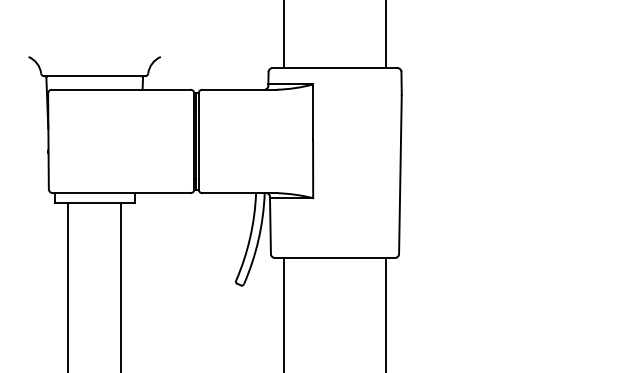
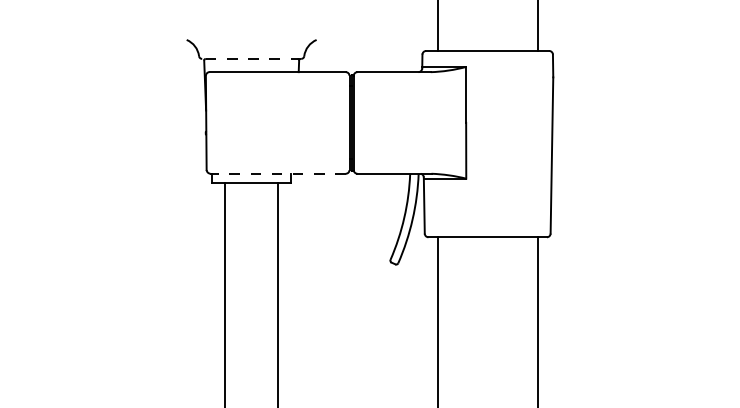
line: (94, 75) -> (251, 58), solid -> dashed
line: (122, 192) -> (278, 173), solid -> dashed

